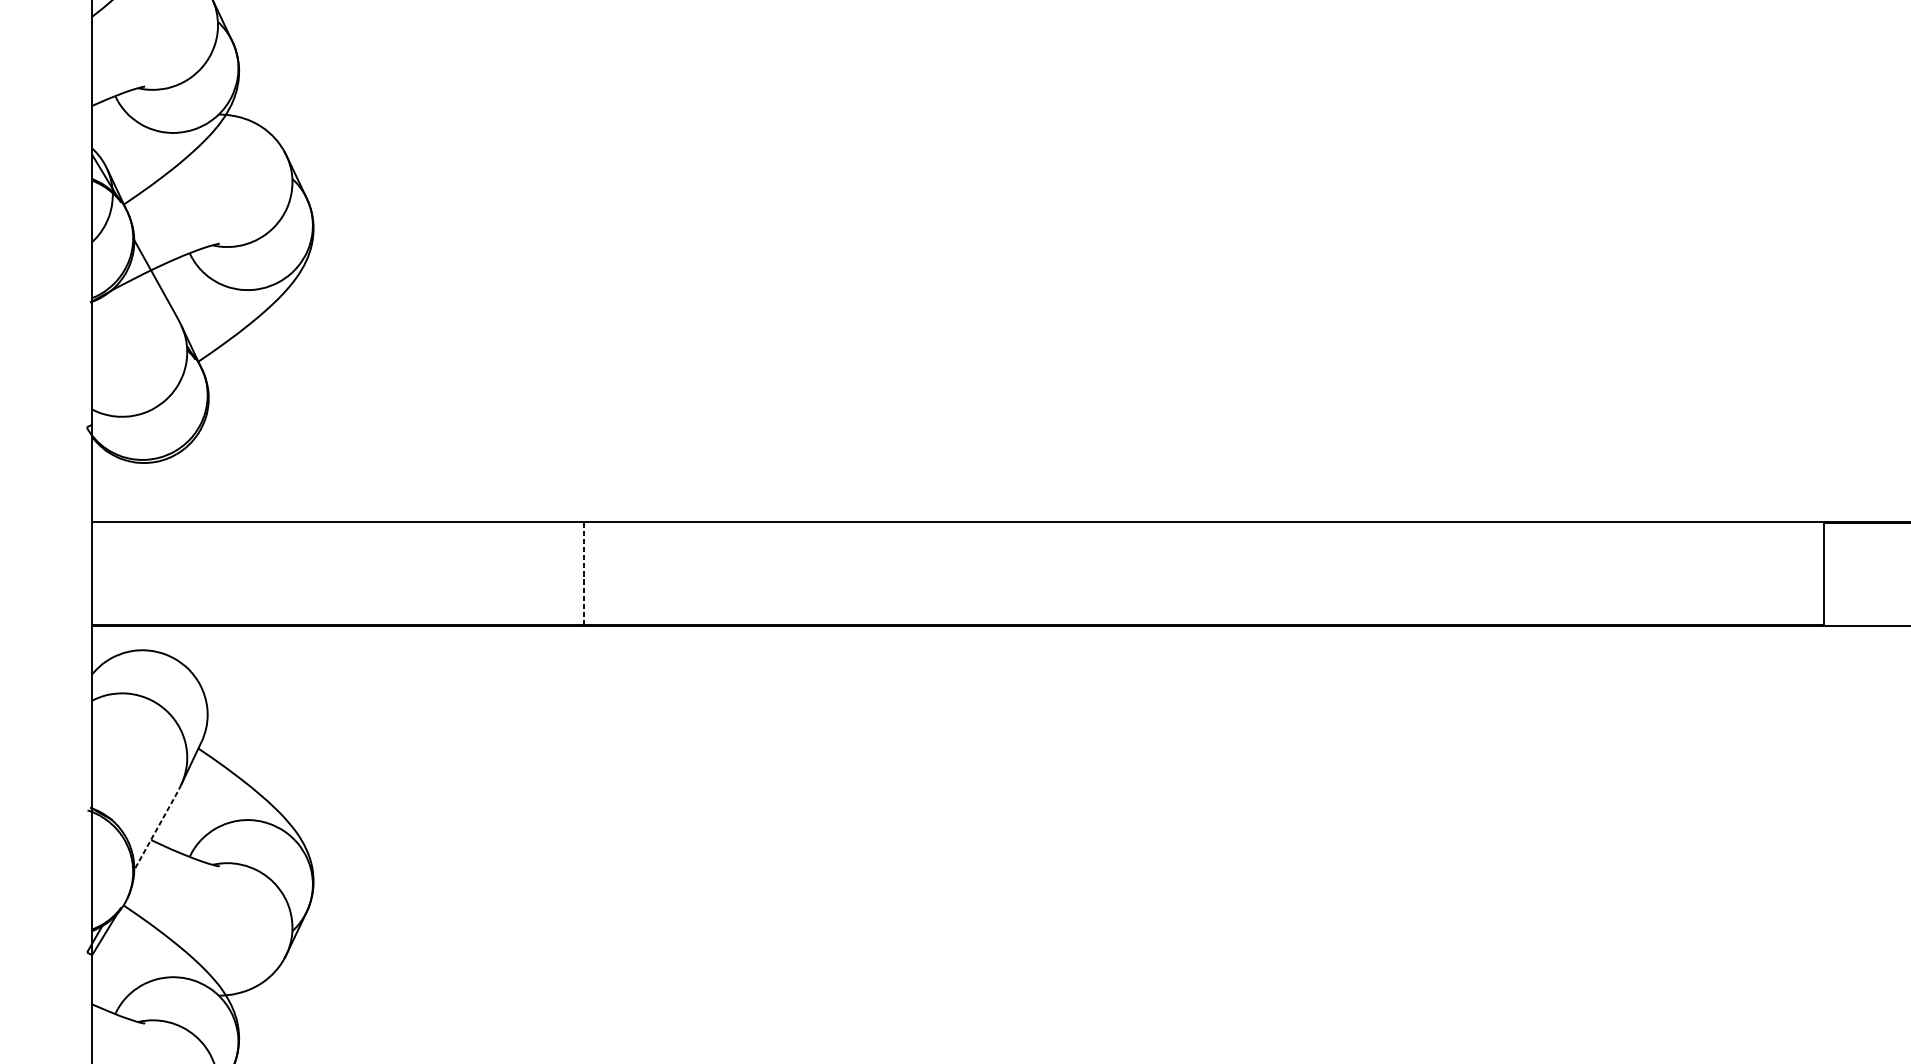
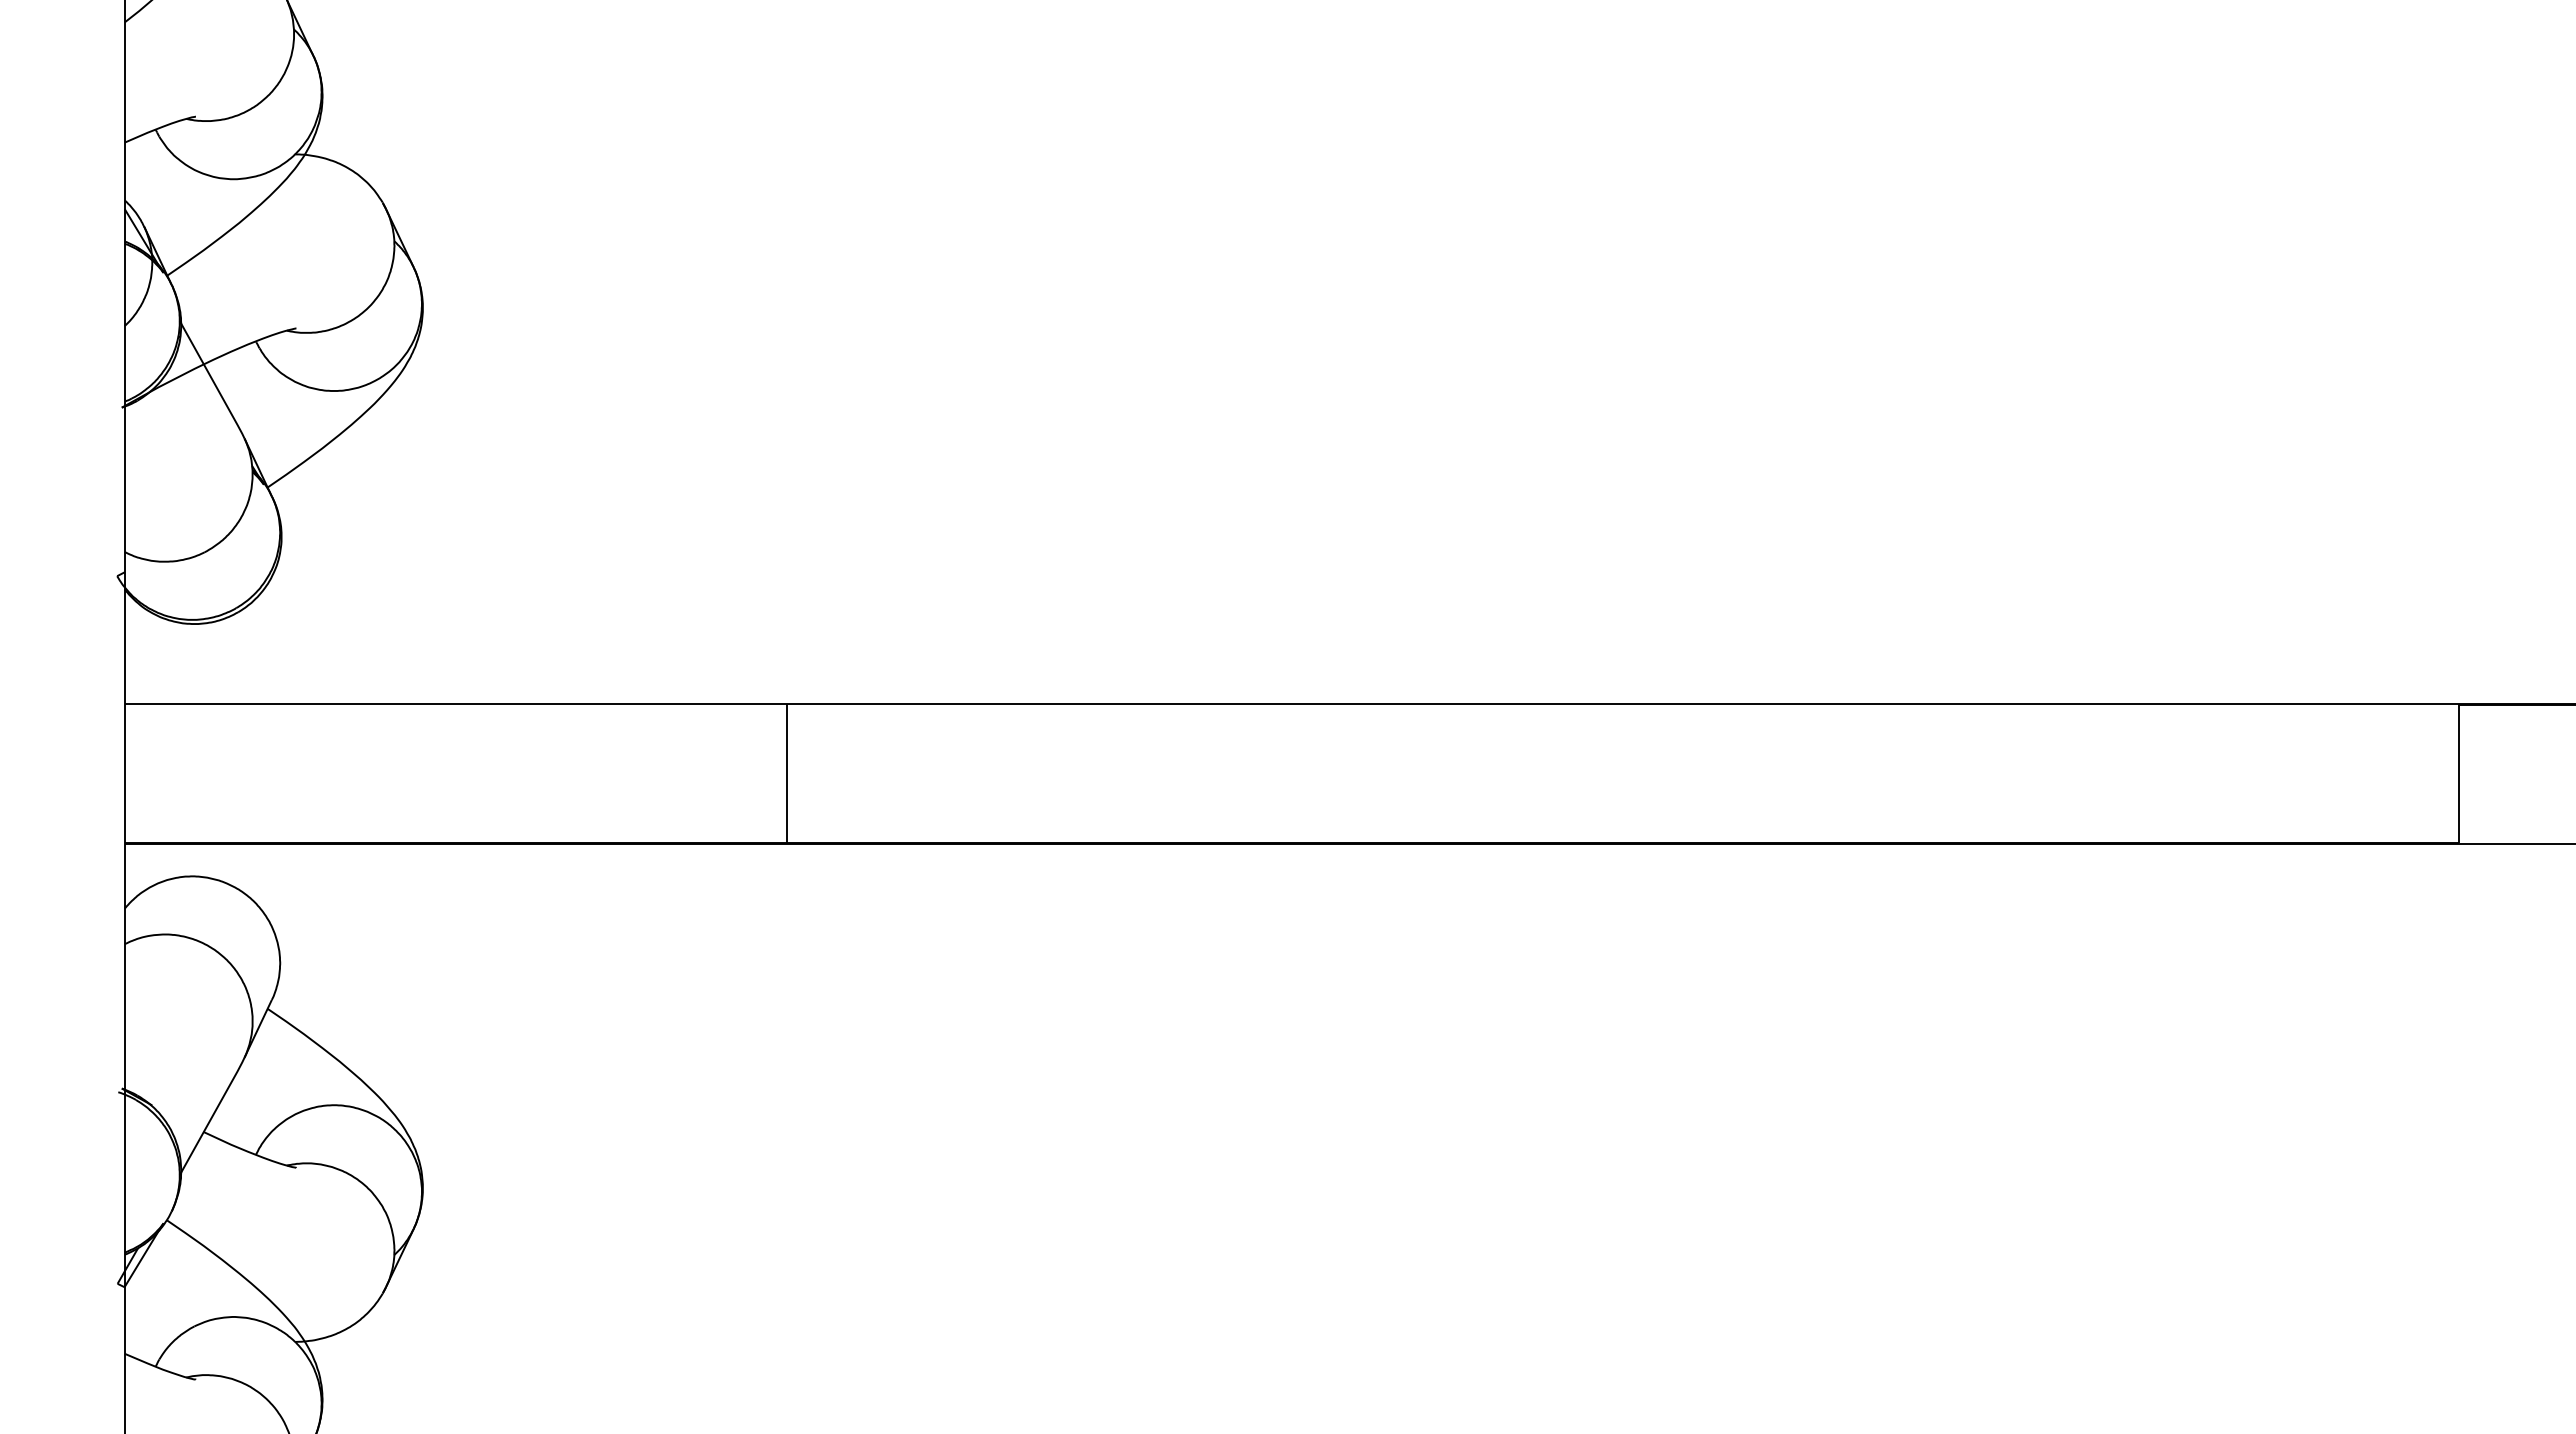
line: (583, 573) -> (786, 773), dashed -> solid
line: (158, 827) -> (213, 1115), dashed -> solid

